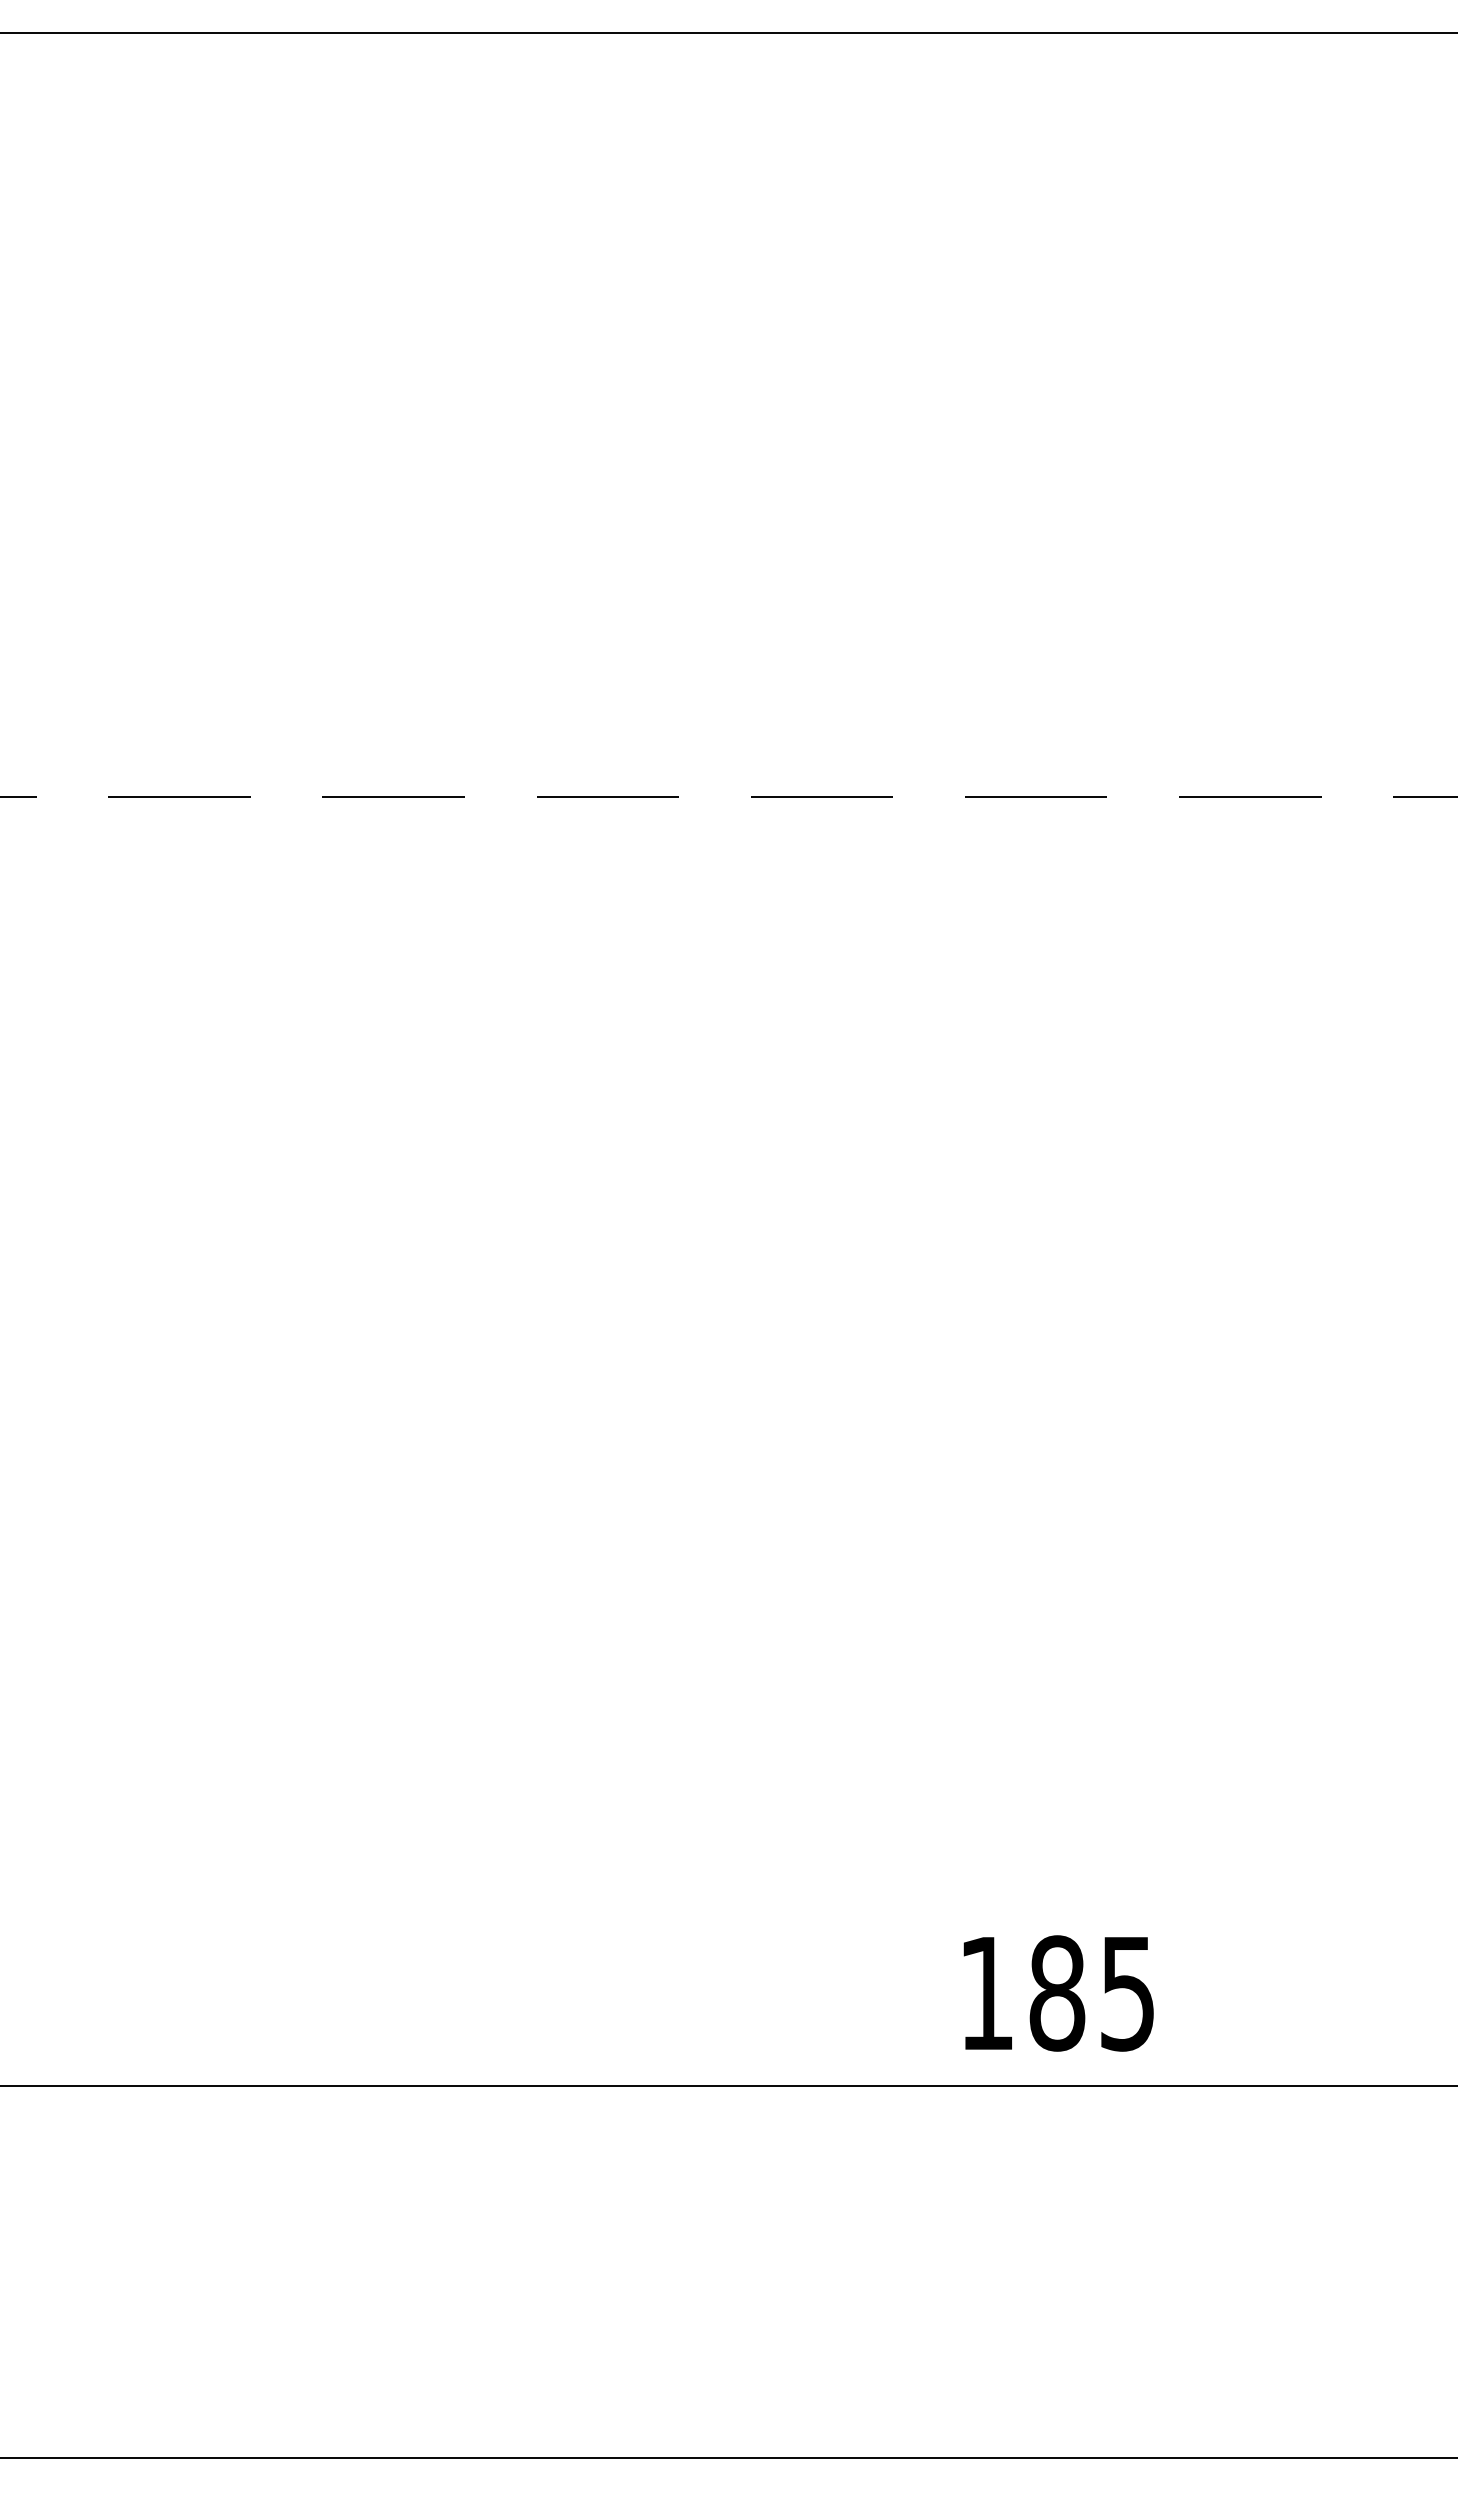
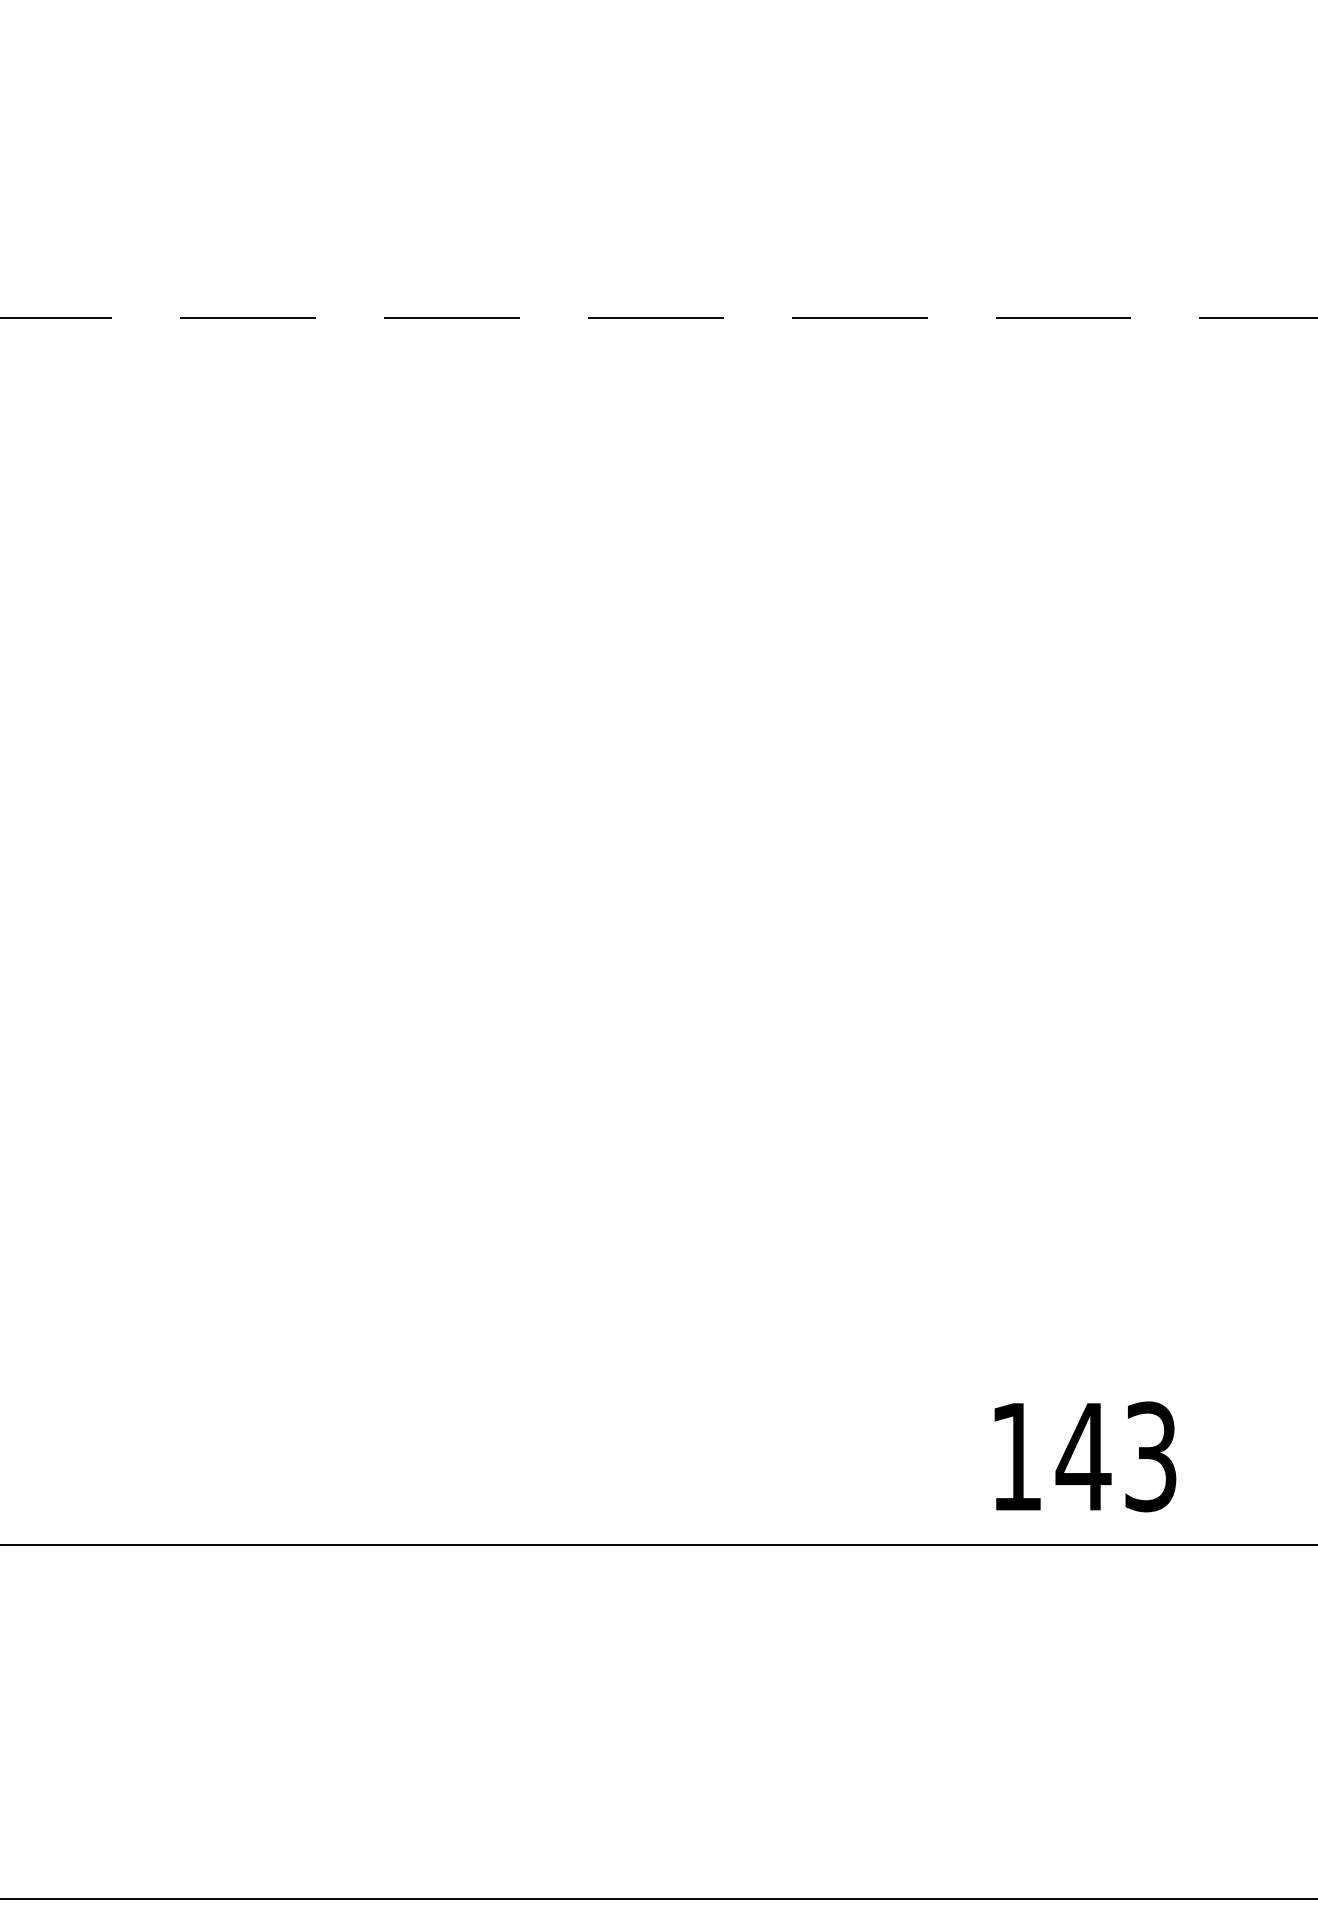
text: (1090, 1993) -> (1115, 1456), 185 -> 143

